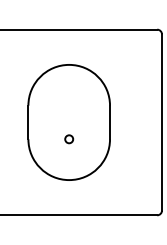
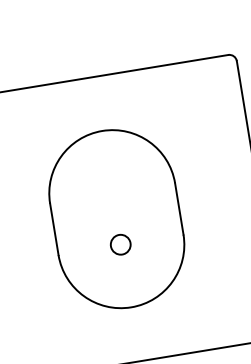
circle: (69, 139) -> (121, 245), size x1.6

